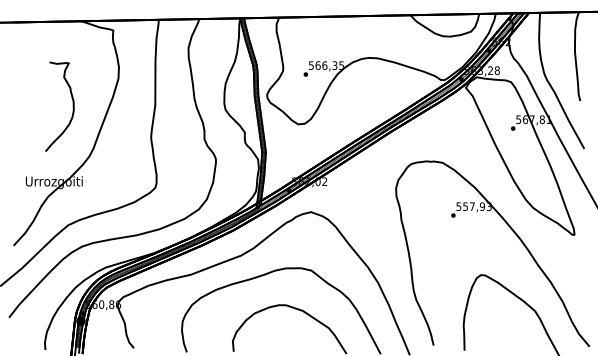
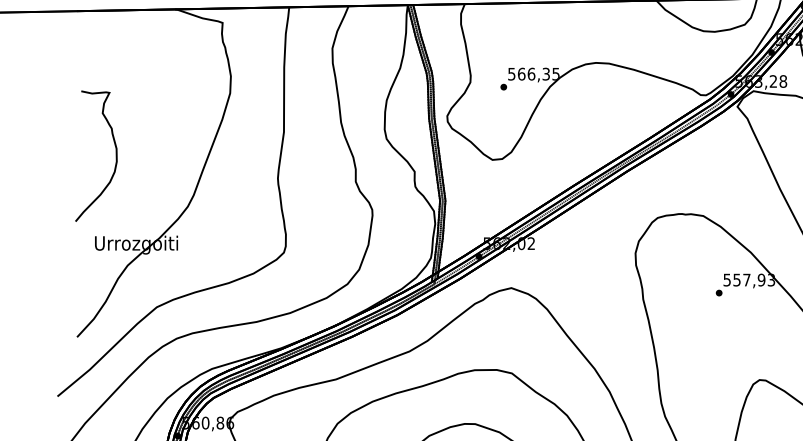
part: (72, 106) -> (114, 155), moved

